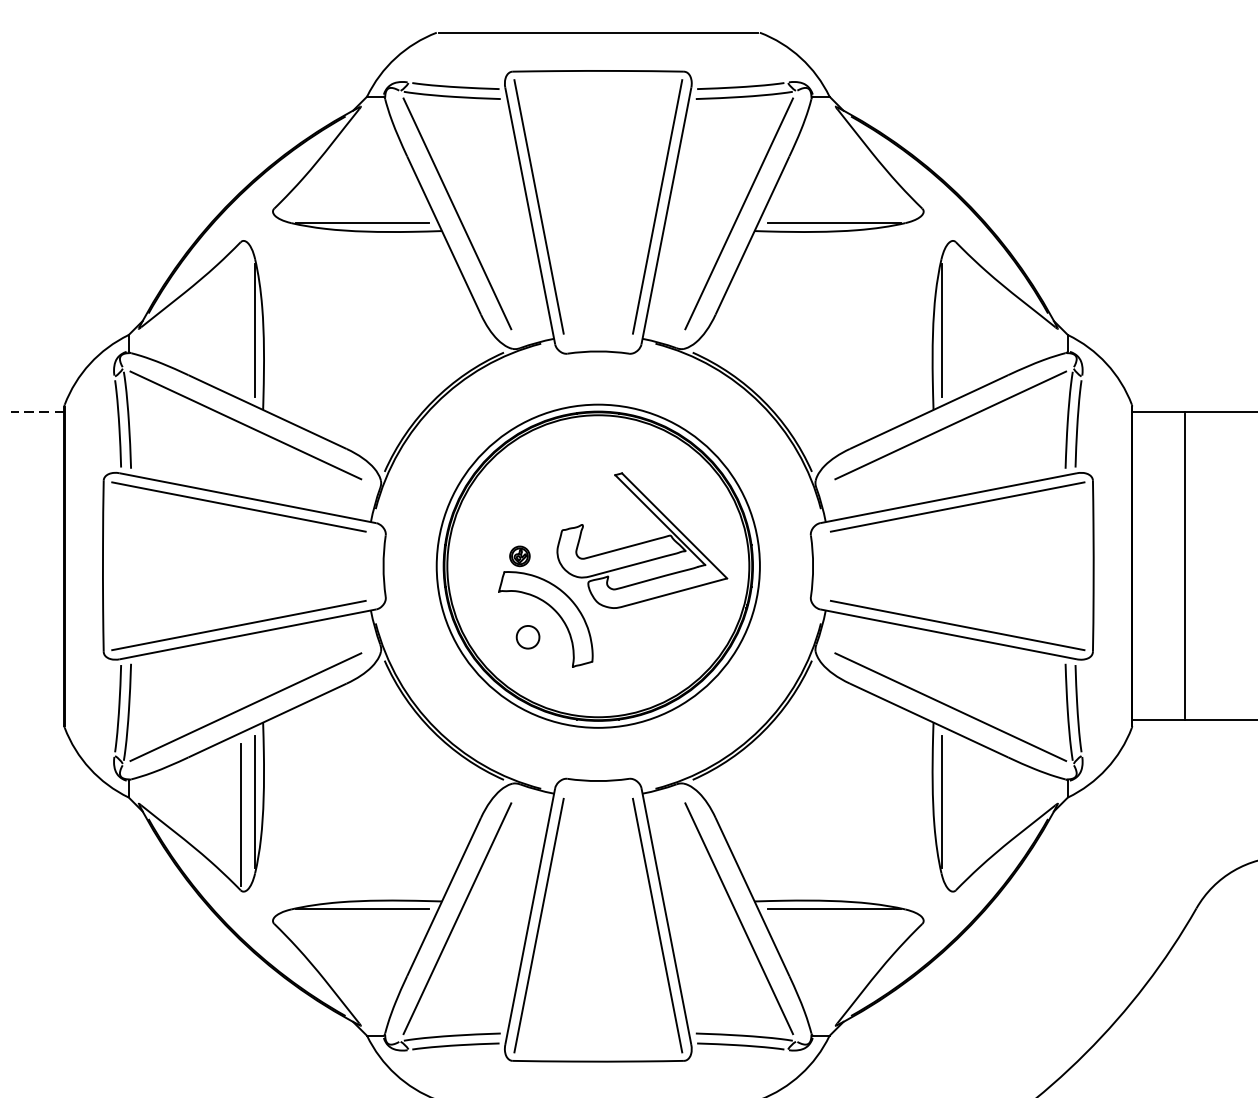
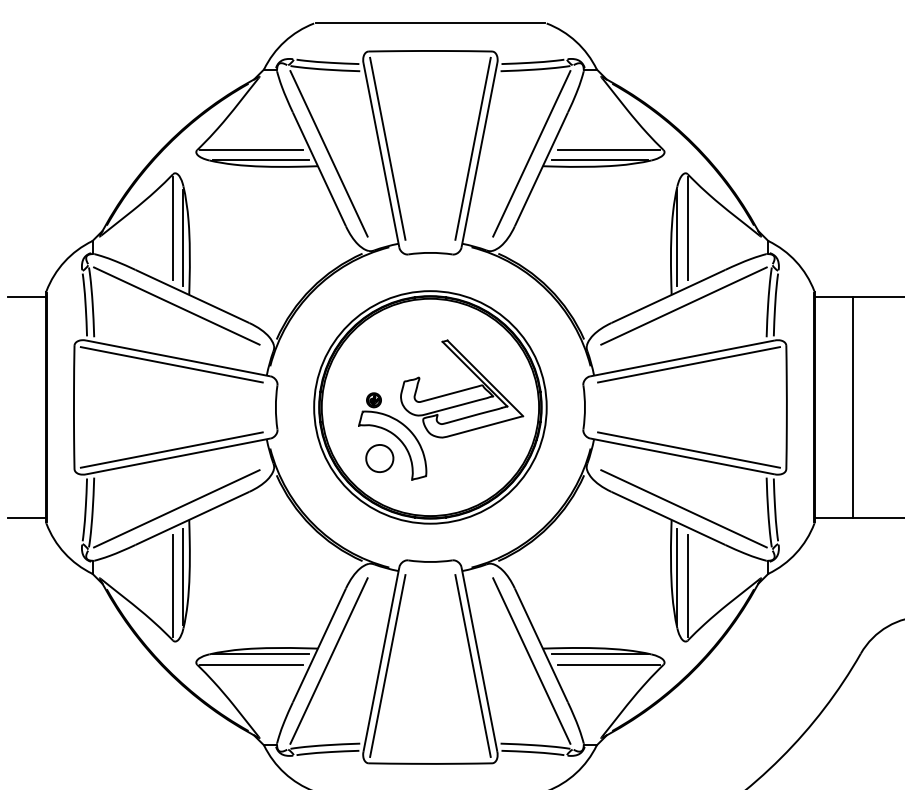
line: (349, 209) -> (251, 150), added
line: (847, 209) -> (609, 150), added
line: (241, 317) -> (173, 228), added
line: (955, 317) -> (687, 228), added
line: (36, 412) -> (26, 296), dashed -> solid
part: (527, 637) -> (379, 458), size x1.67
line: (38, 720) -> (27, 518), added
line: (955, 815) -> (687, 586), added
line: (349, 923) -> (251, 664), added
line: (847, 923) -> (609, 664), added

